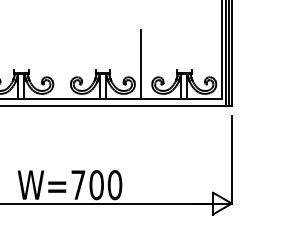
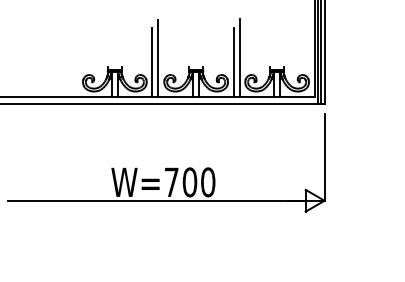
line: (65, 59) -> (158, 57), added
line: (146, 59) -> (239, 57), added
line: (59, 63) -> (152, 61), added

